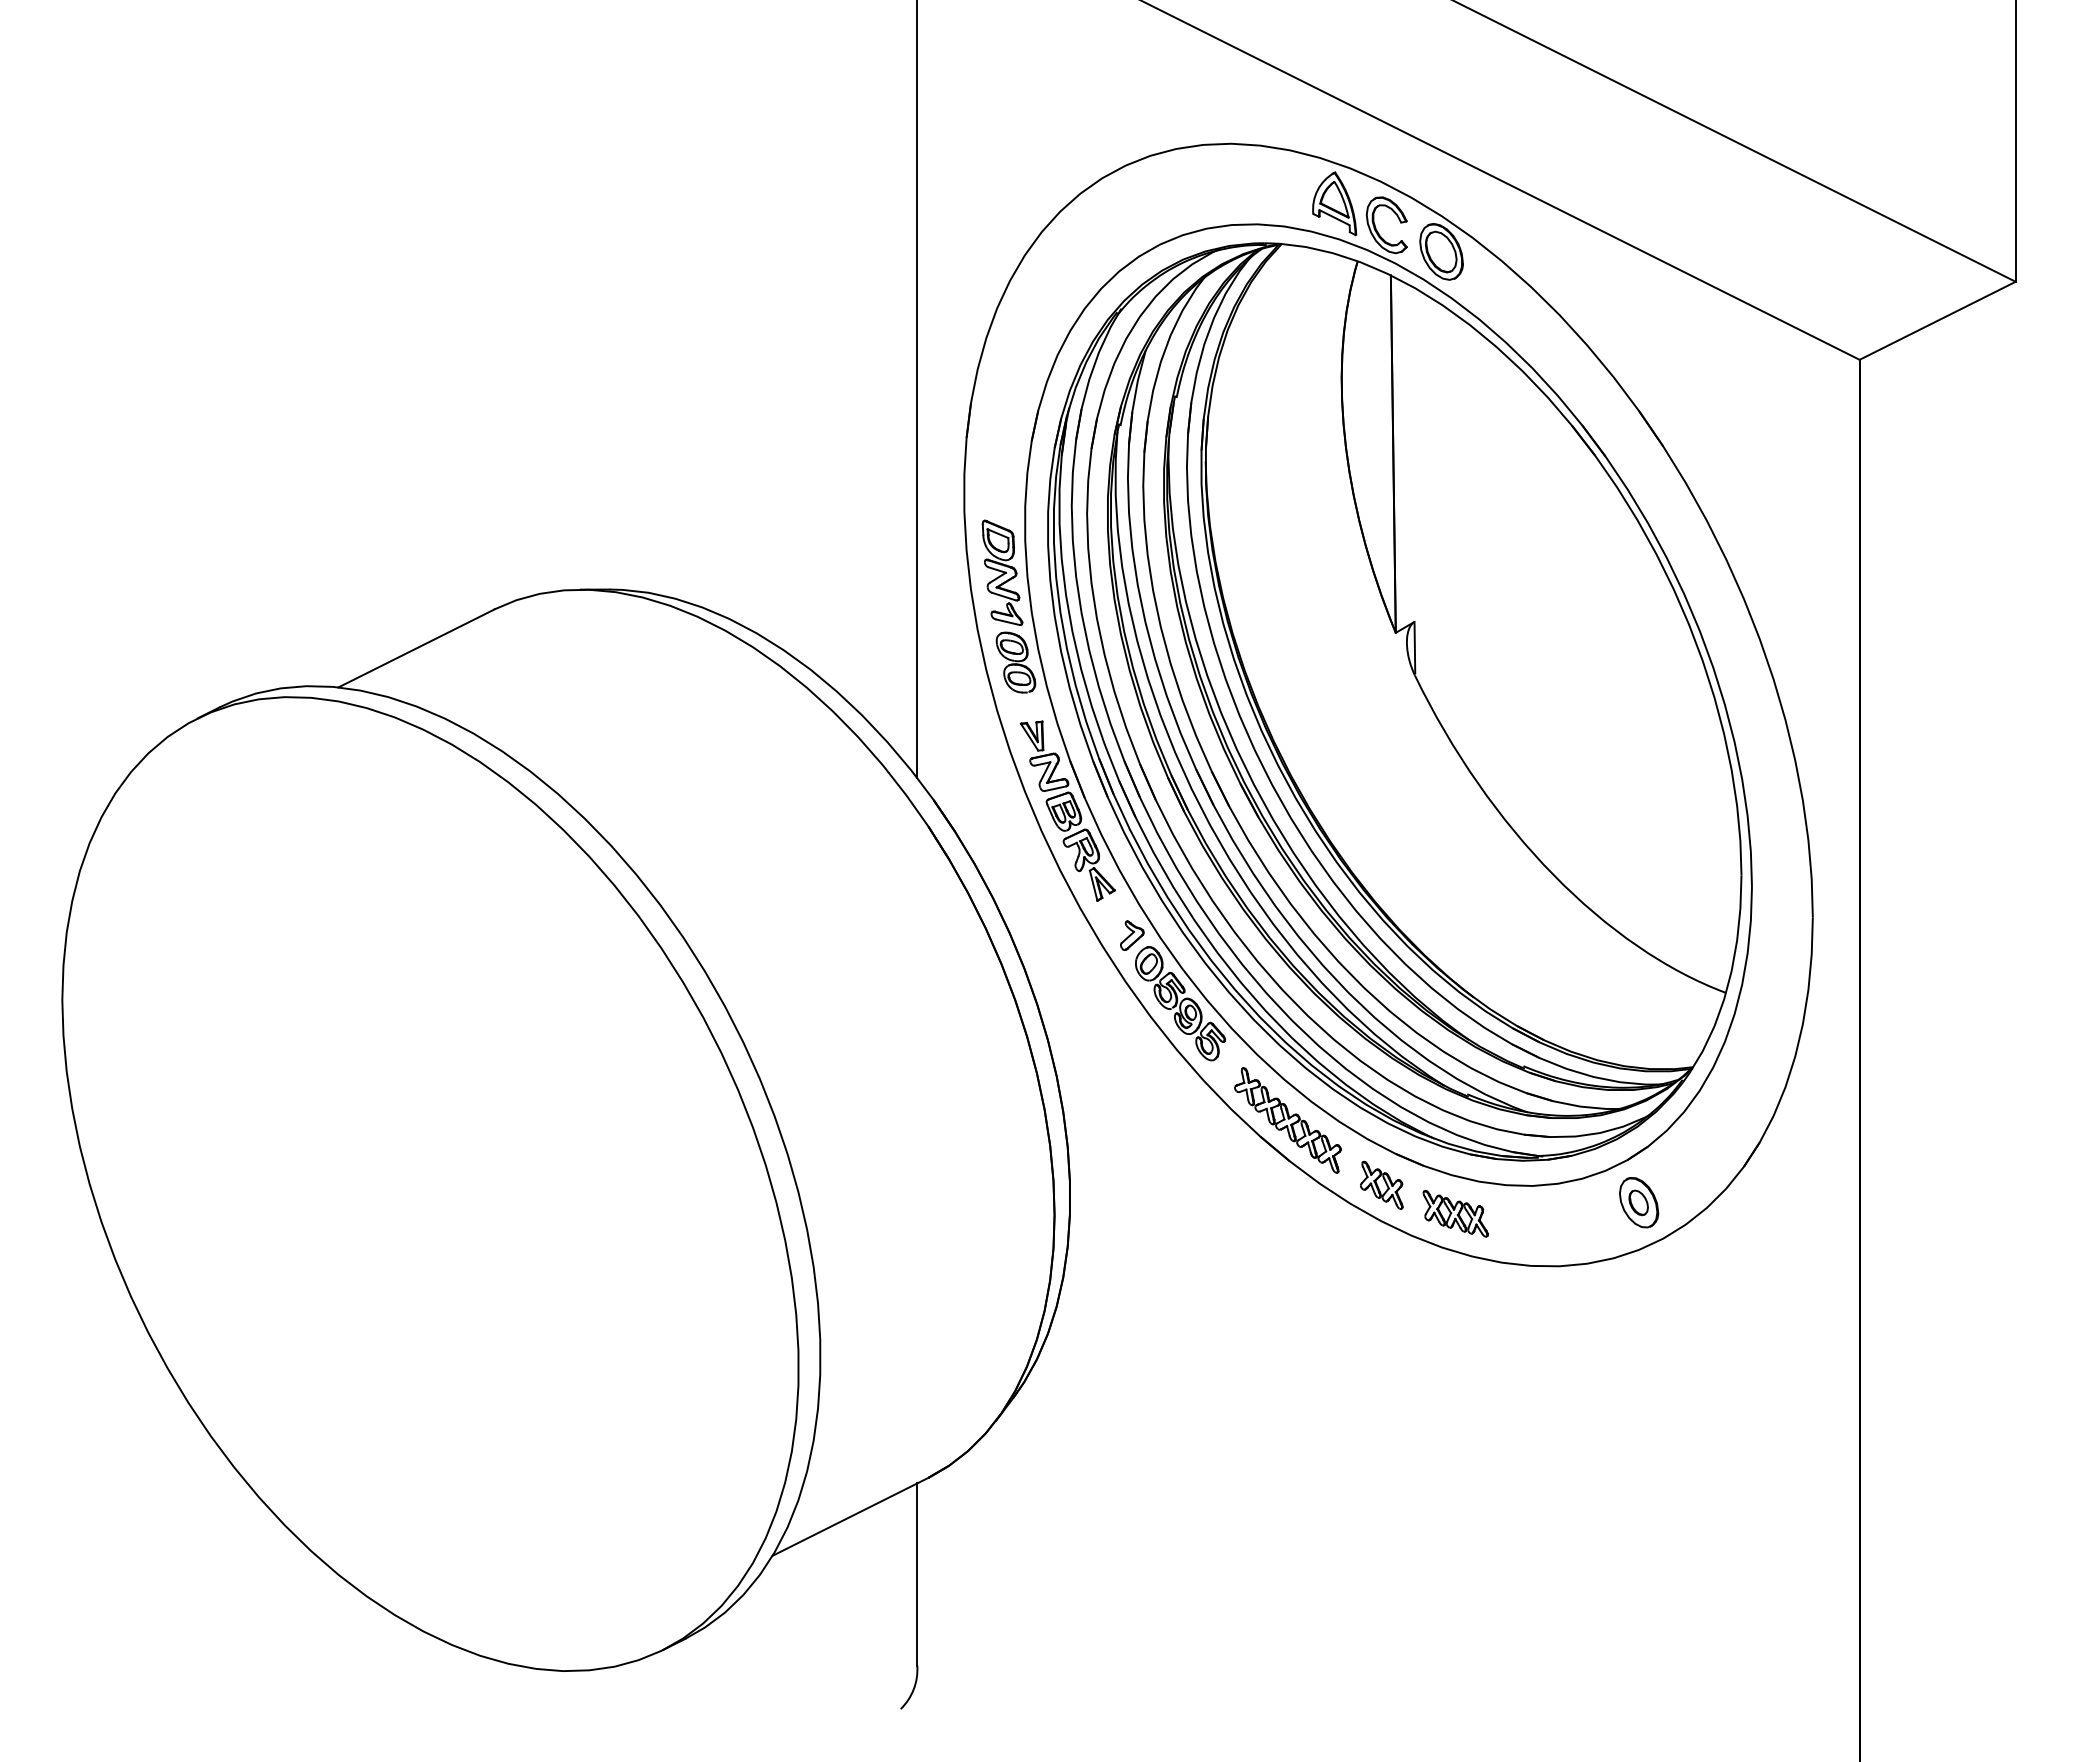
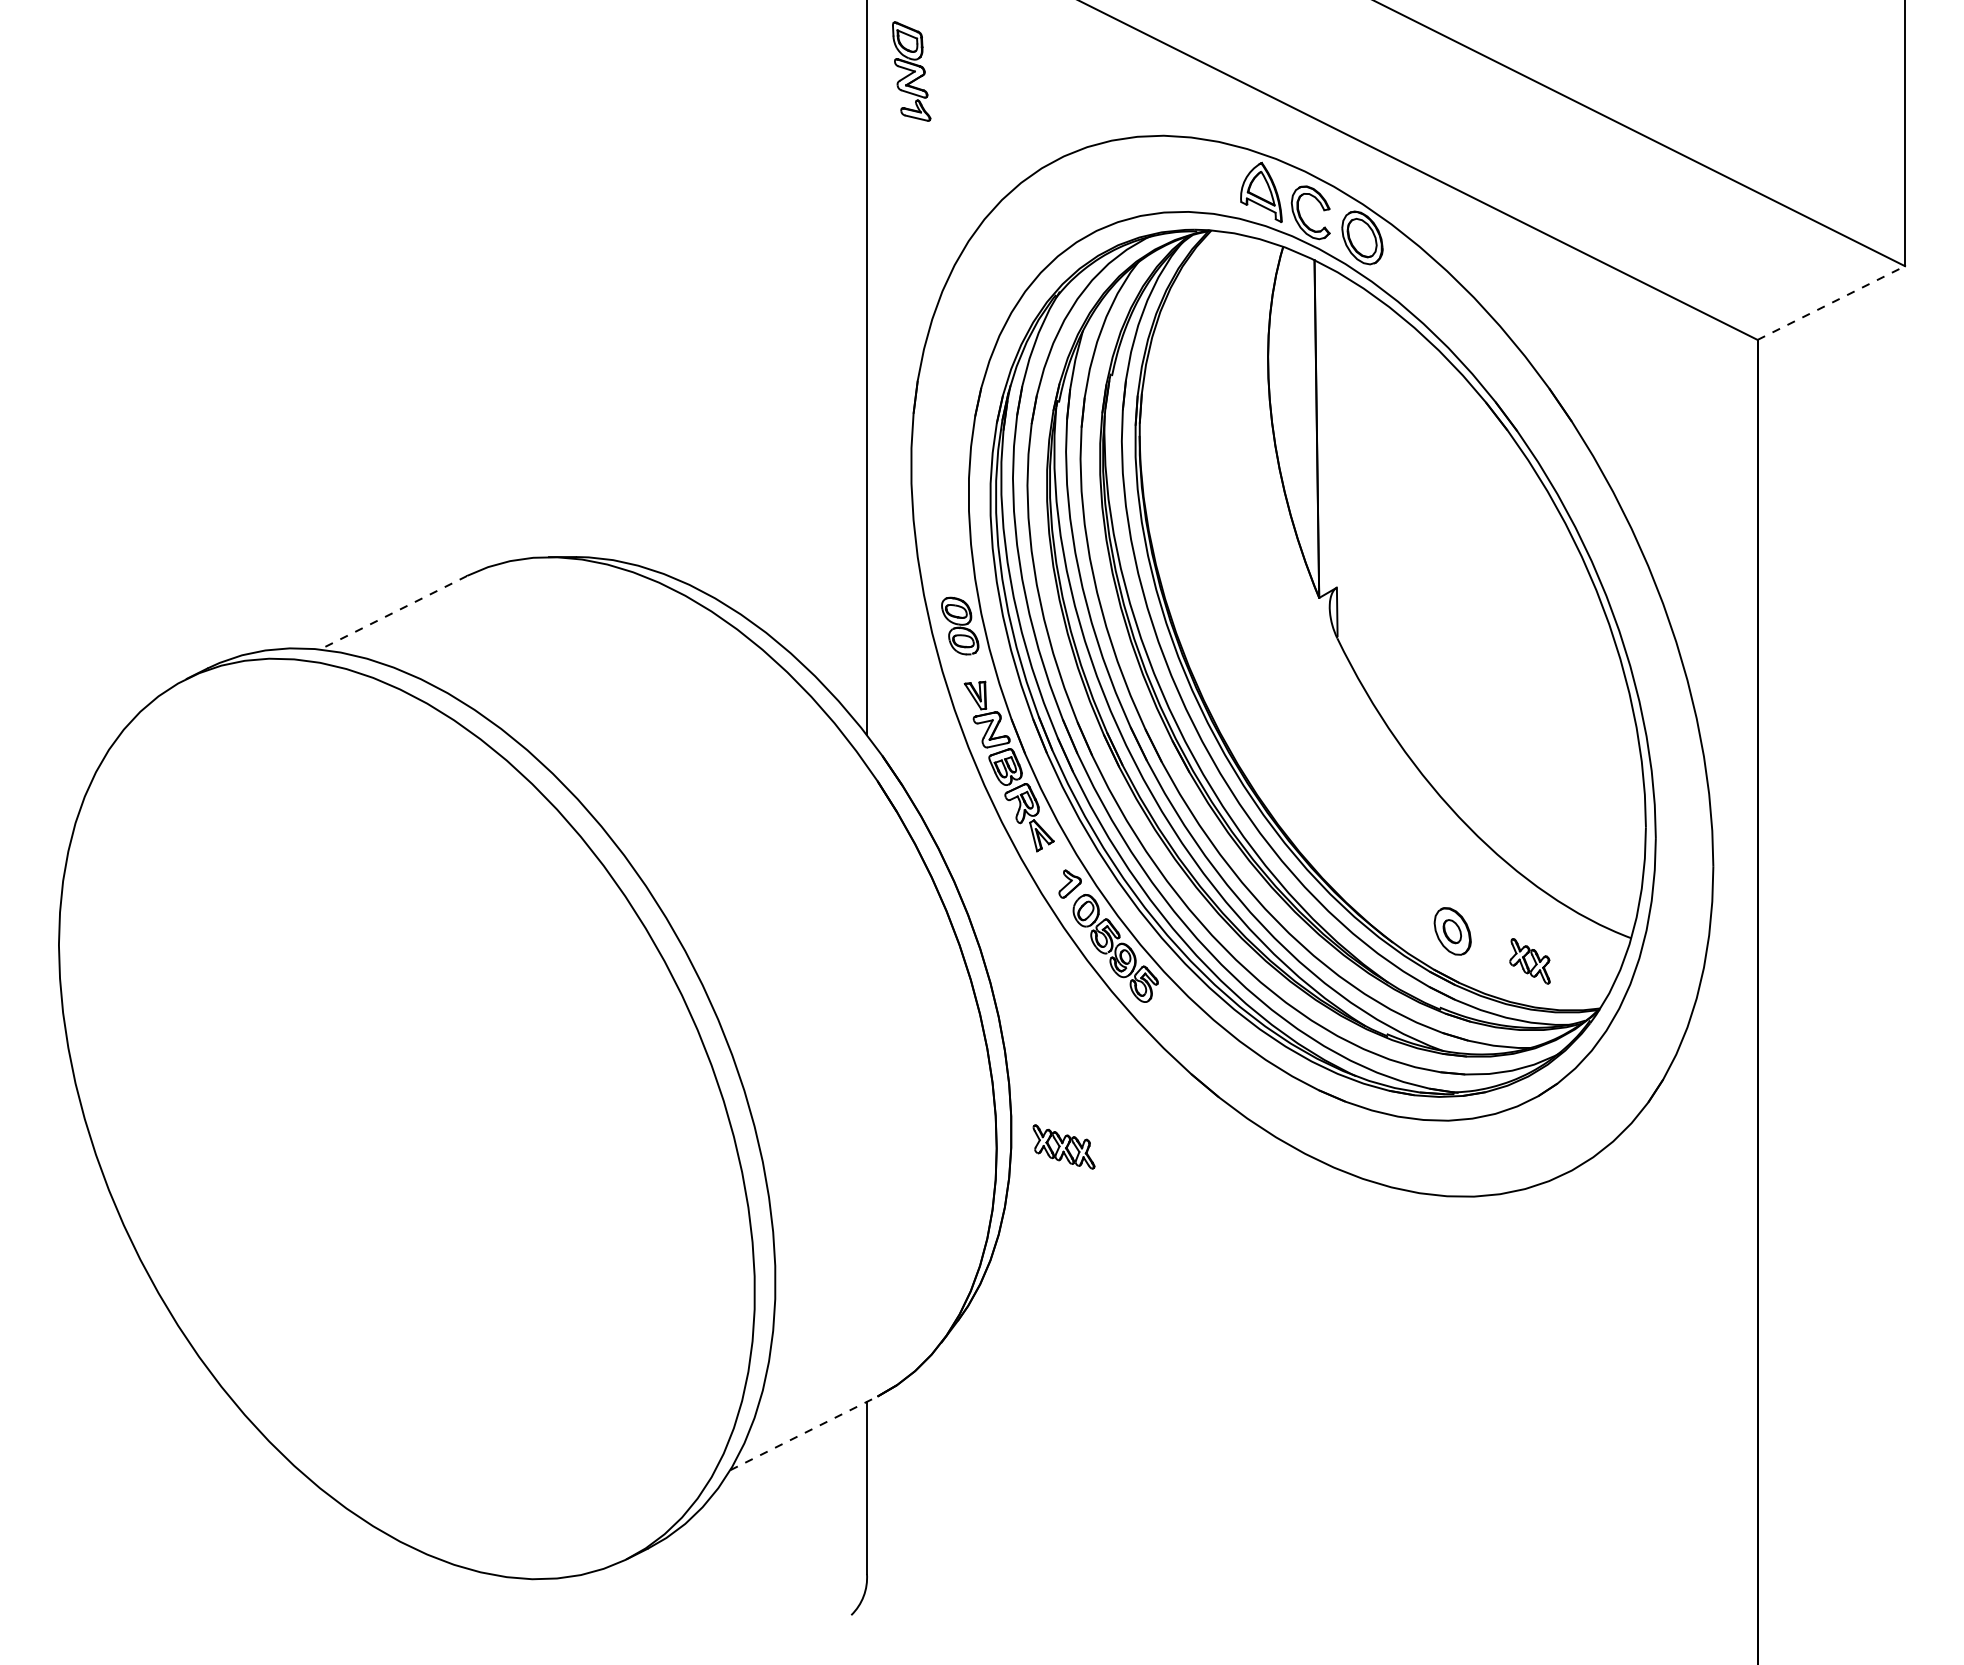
line: (1938, 320) -> (1832, 302), solid -> dashed
part: (1002, 572) -> (911, 71), moved
line: (415, 648) -> (392, 612), solid -> dashed
part: (1287, 1120) -> (1216, 1058), removed
part: (1381, 1184) -> (1529, 960), moved
part: (1639, 1202) -> (1453, 931), moved
part: (1455, 1213) -> (1063, 1146), moved
line: (851, 1516) -> (804, 1433), solid -> dashed

